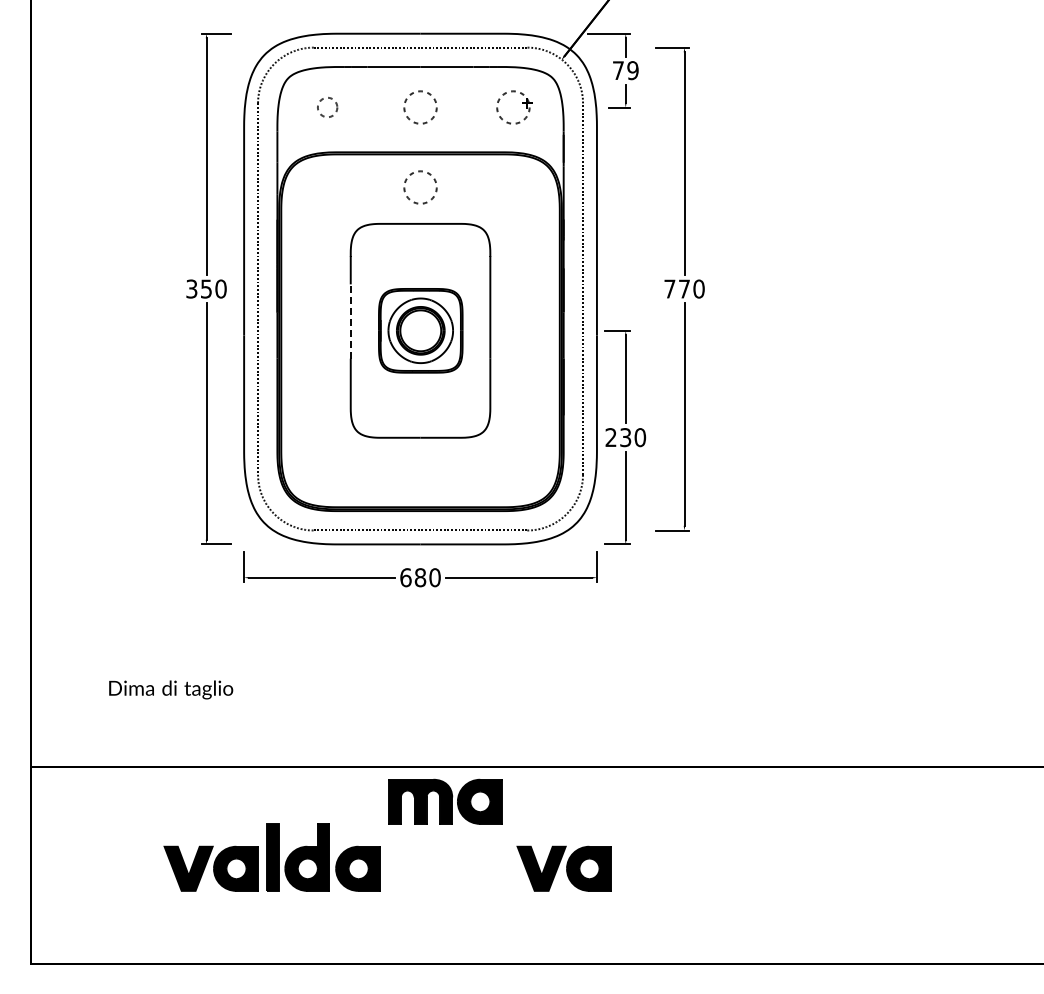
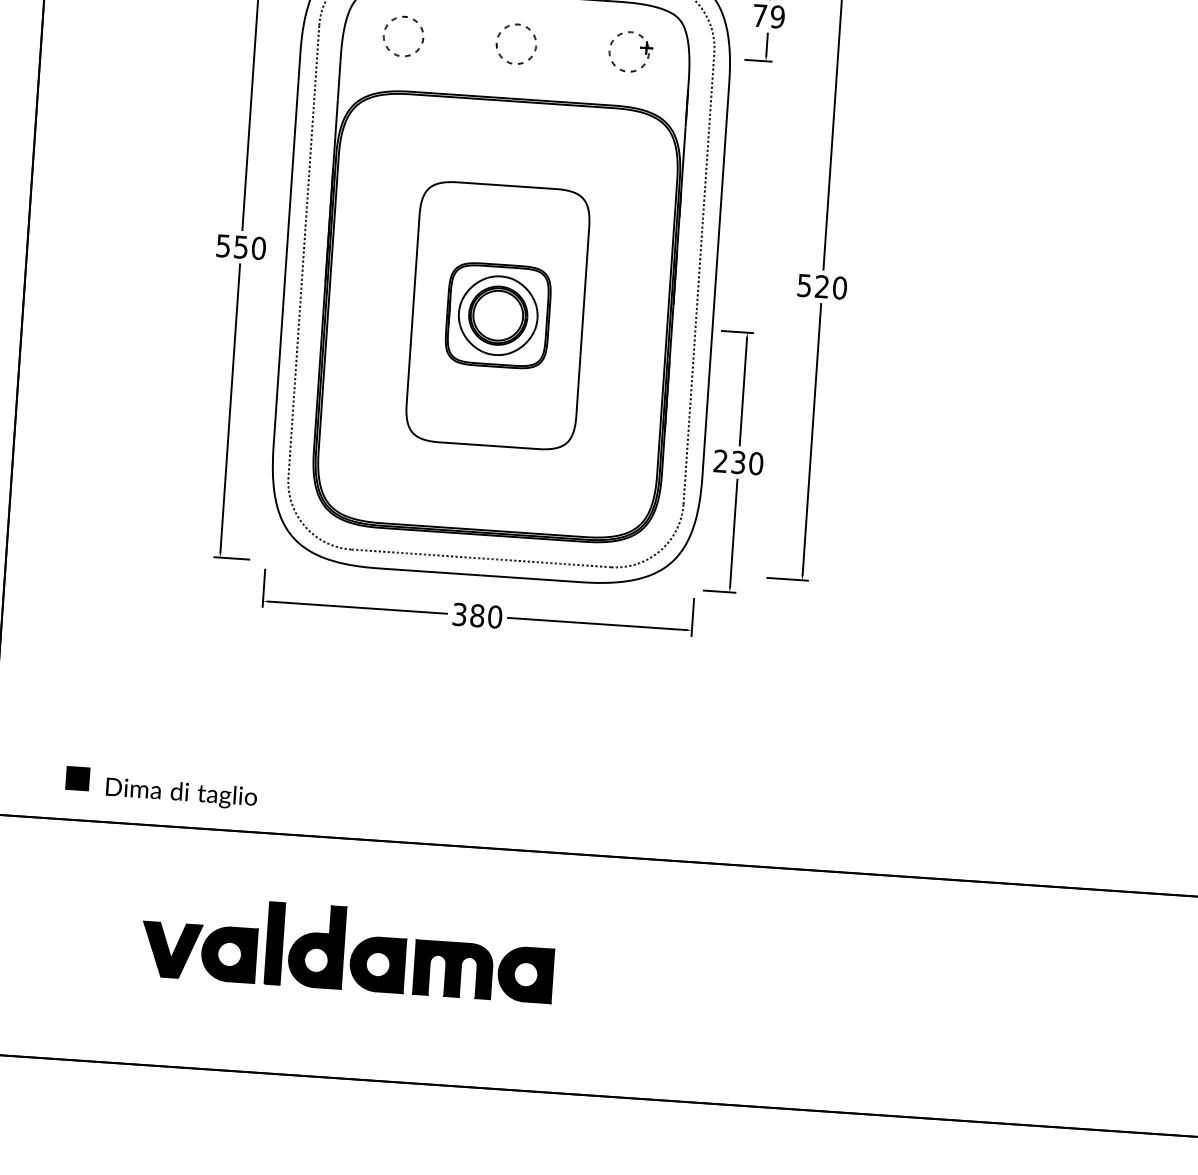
circle: (327, 107) -> (403, 36), size x1.67
circle: (420, 187) -> (509, 141), removed
text: (192, 288) -> (224, 245), 350 -> 550
text: (676, 288) -> (812, 285), 770 -> 520
line: (350, 321) -> (413, 298), dashed -> solid
text: (405, 577) -> (459, 614), 680 -> 380
text: (171, 689) -> (182, 793), moved
fill: (102, 733) -> (77, 778), added
part: (445, 801) -> (483, 971), moved
part: (563, 868) -> (627, 981), removed

